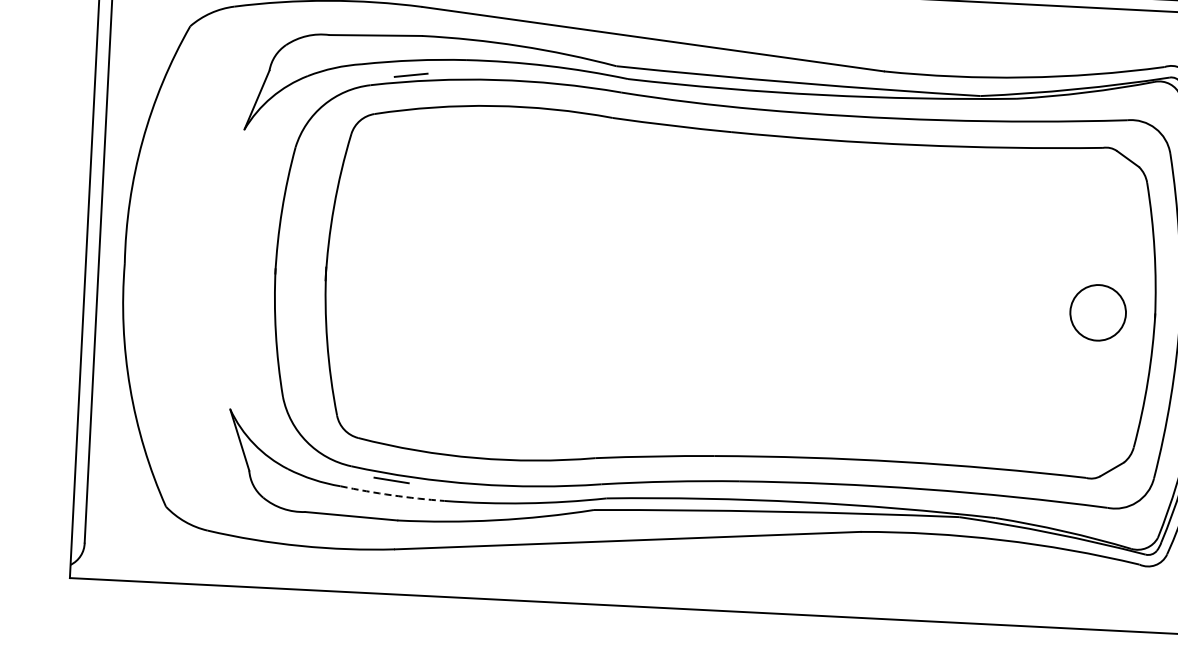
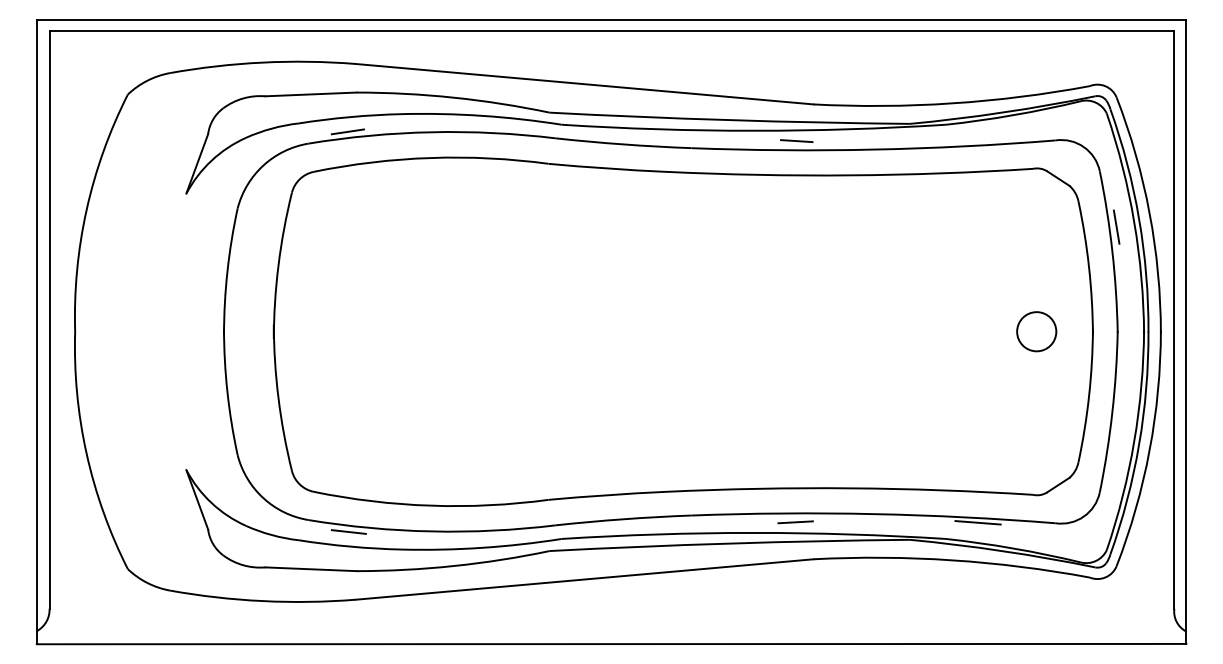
line: (864, 108) -> (796, 141), added
circle: (1098, 312) -> (1036, 331), size x0.71
line: (844, 493) -> (795, 522), added
arc: (392, 495) -> (350, 546), dashed -> solid
line: (1028, 503) -> (977, 522), added

